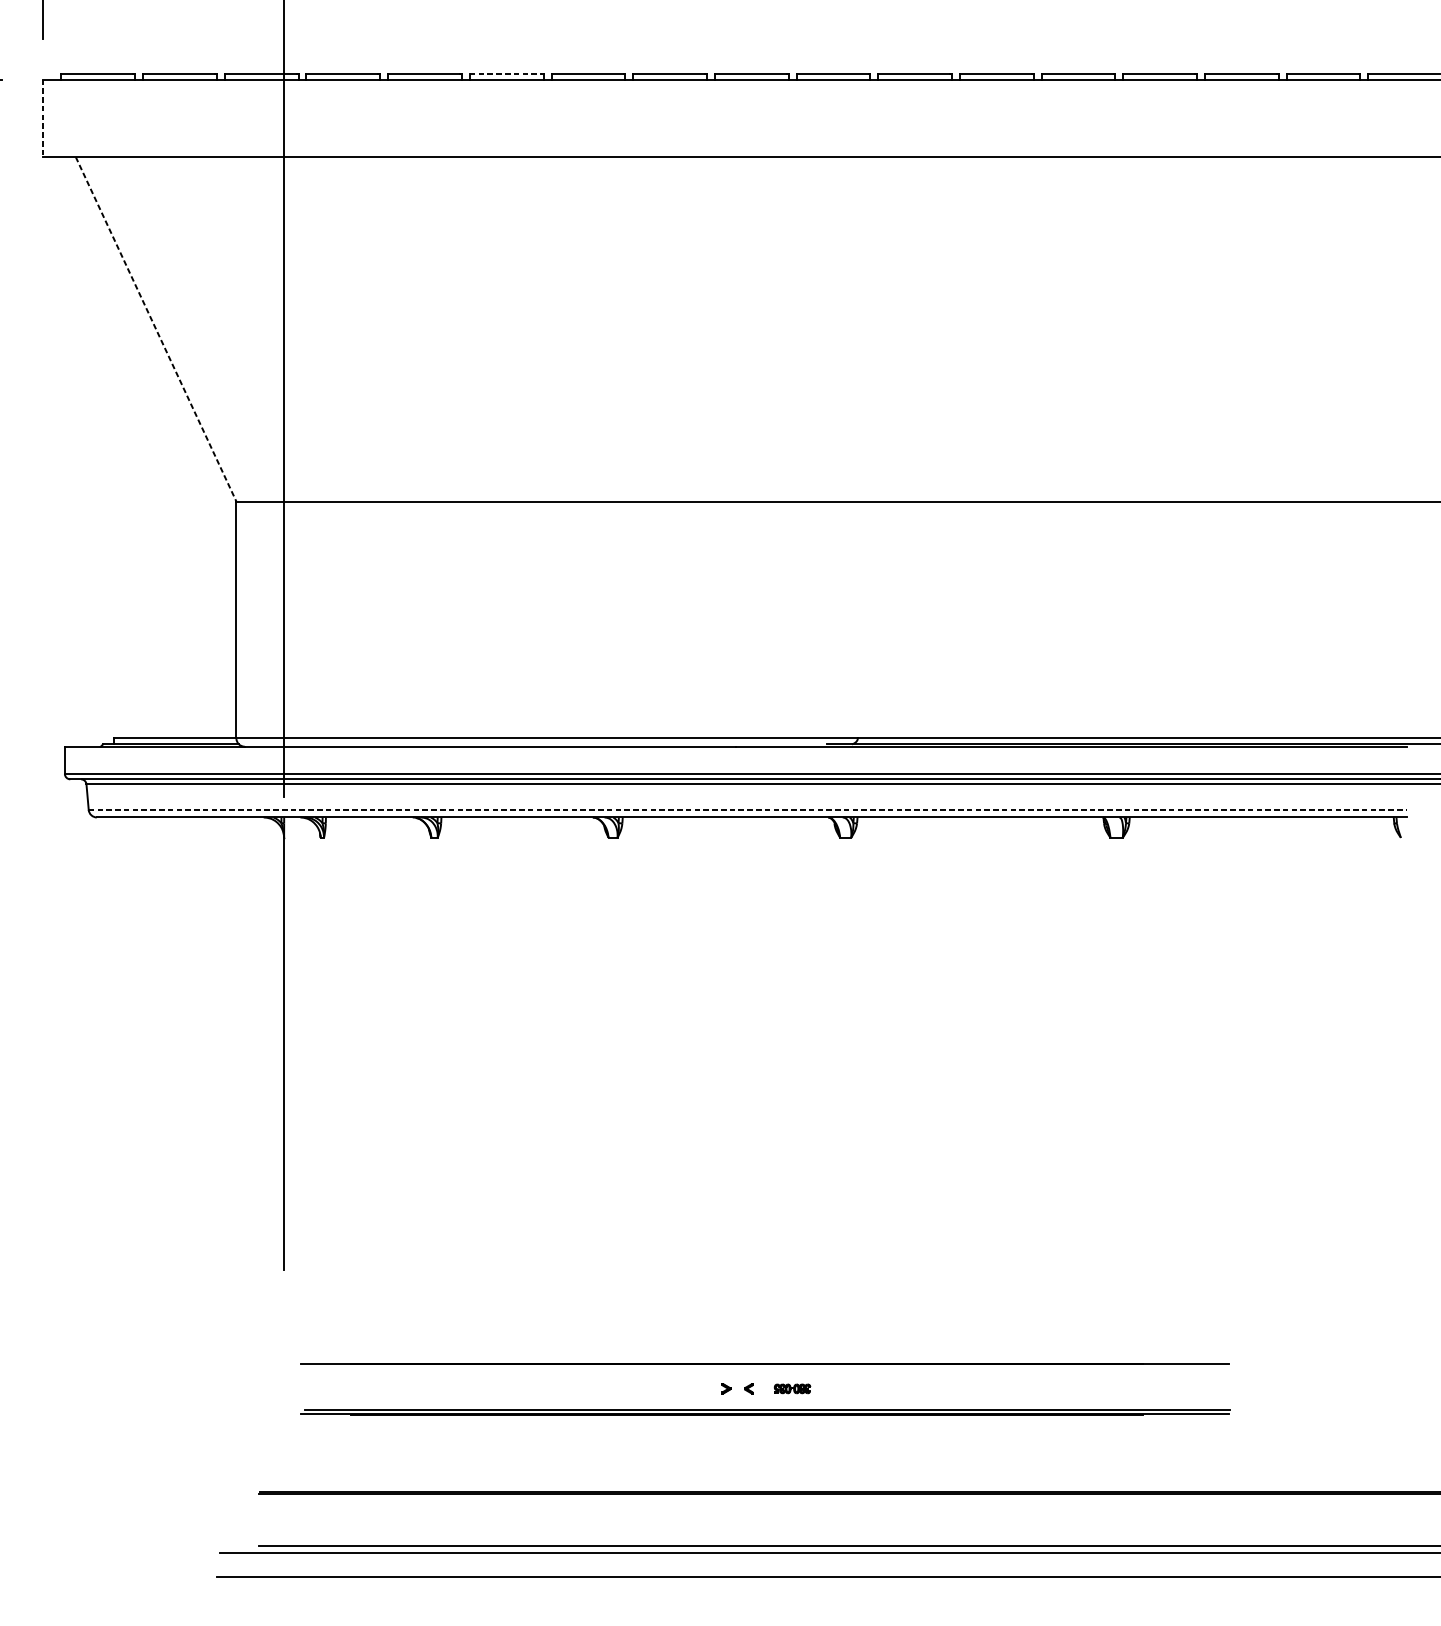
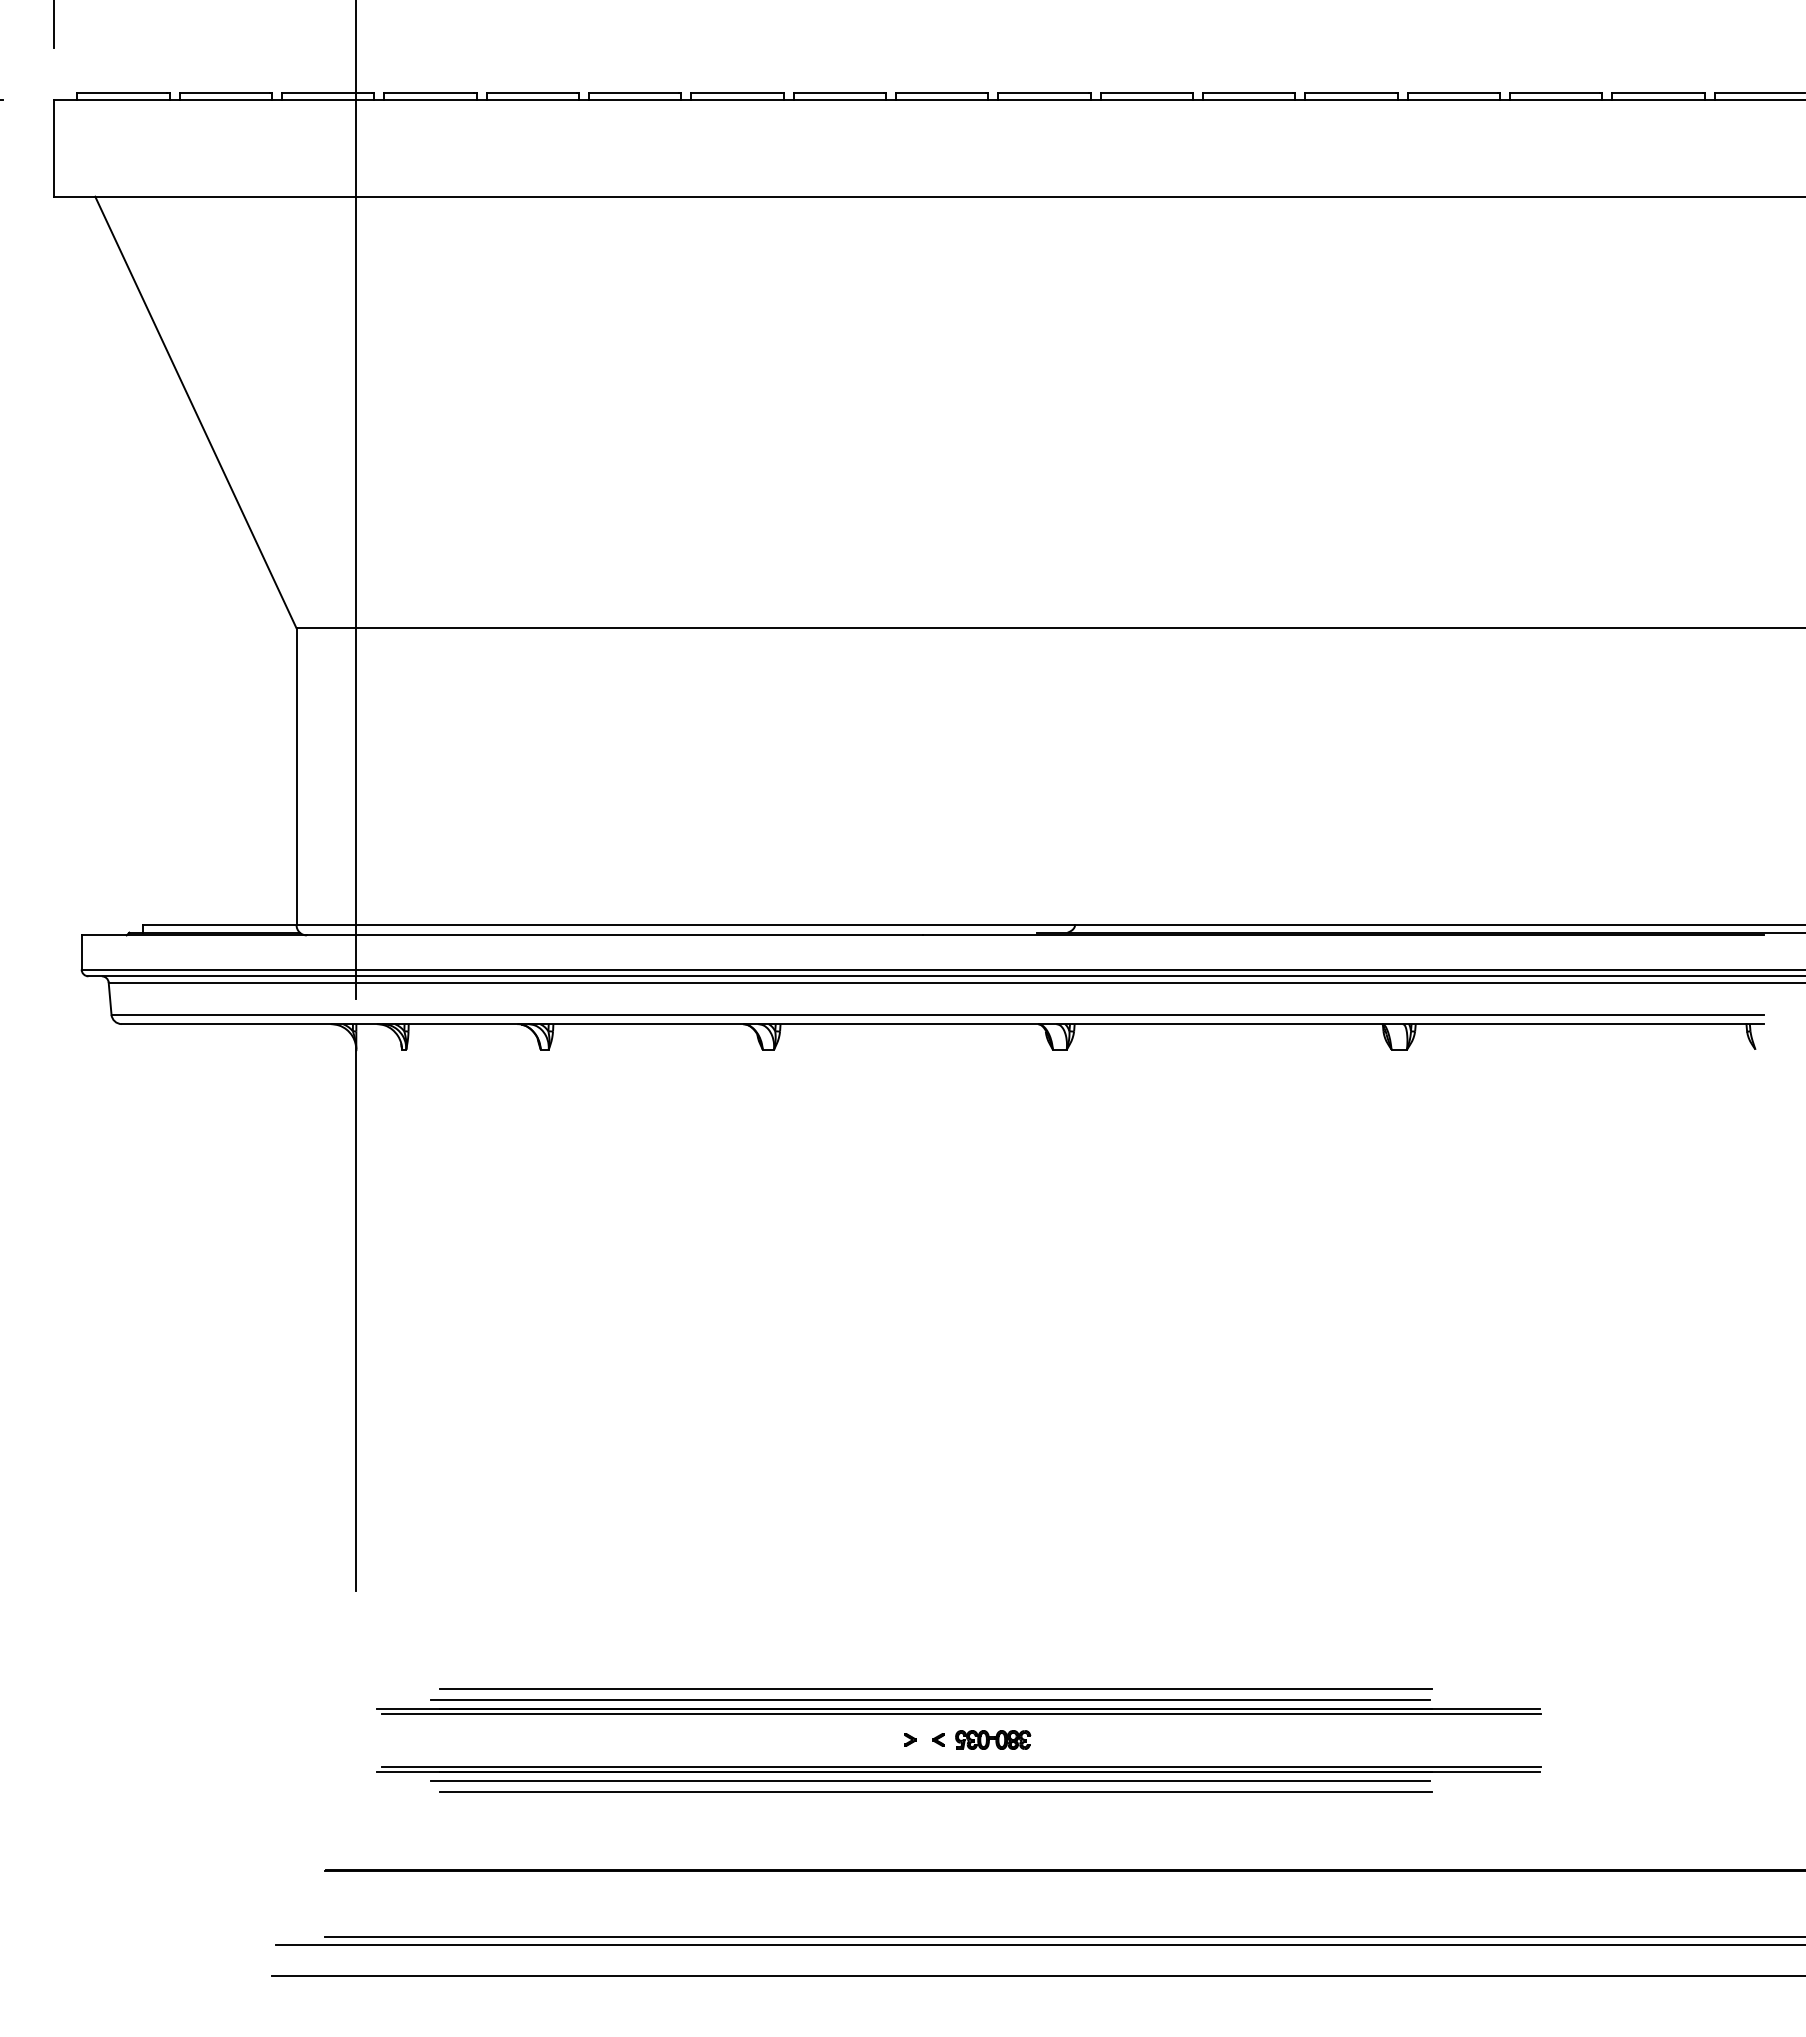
line: (506, 73) -> (634, 92), dashed -> solid
line: (43, 118) -> (54, 148), dashed -> solid
line: (156, 329) -> (196, 412), dashed -> solid
line: (748, 809) -> (937, 1014), dashed -> solid
line: (746, 1348) -> (935, 1689), added
line: (741, 1356) -> (929, 1699), added
line: (766, 1368) -> (960, 1714), added
part: (792, 1388) -> (993, 1739), size x1.67
line: (741, 1422) -> (929, 1781), added
line: (746, 1430) -> (935, 1791), added

